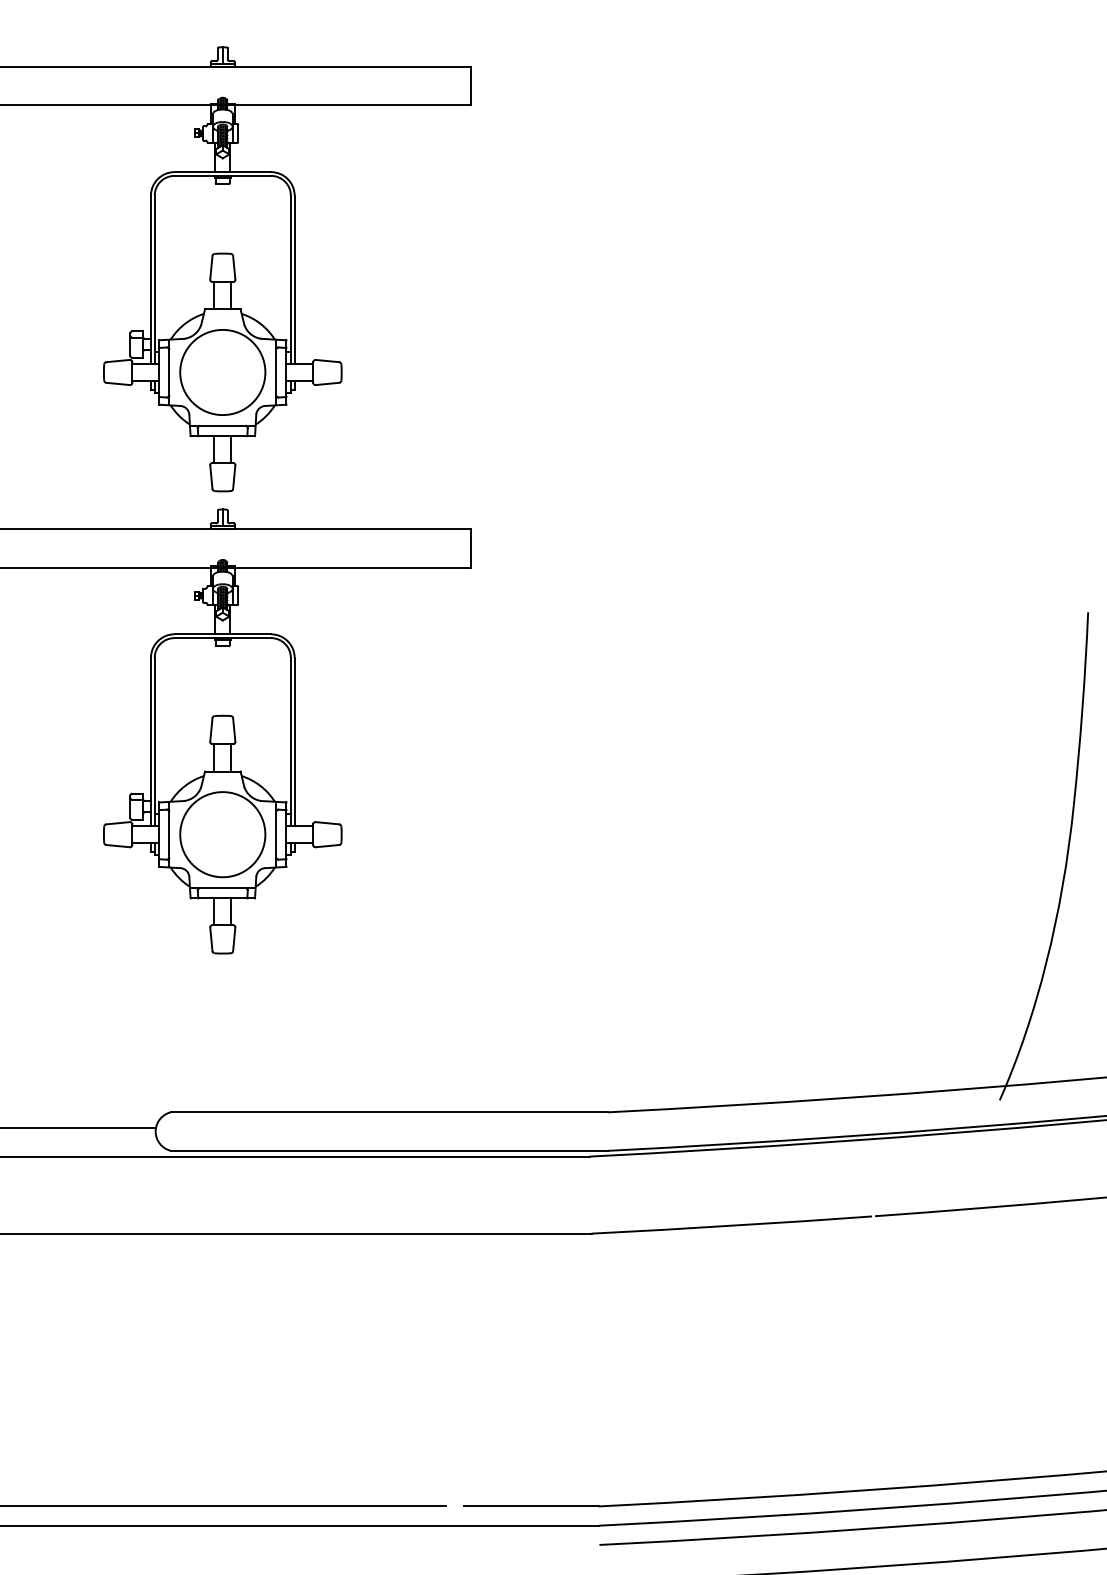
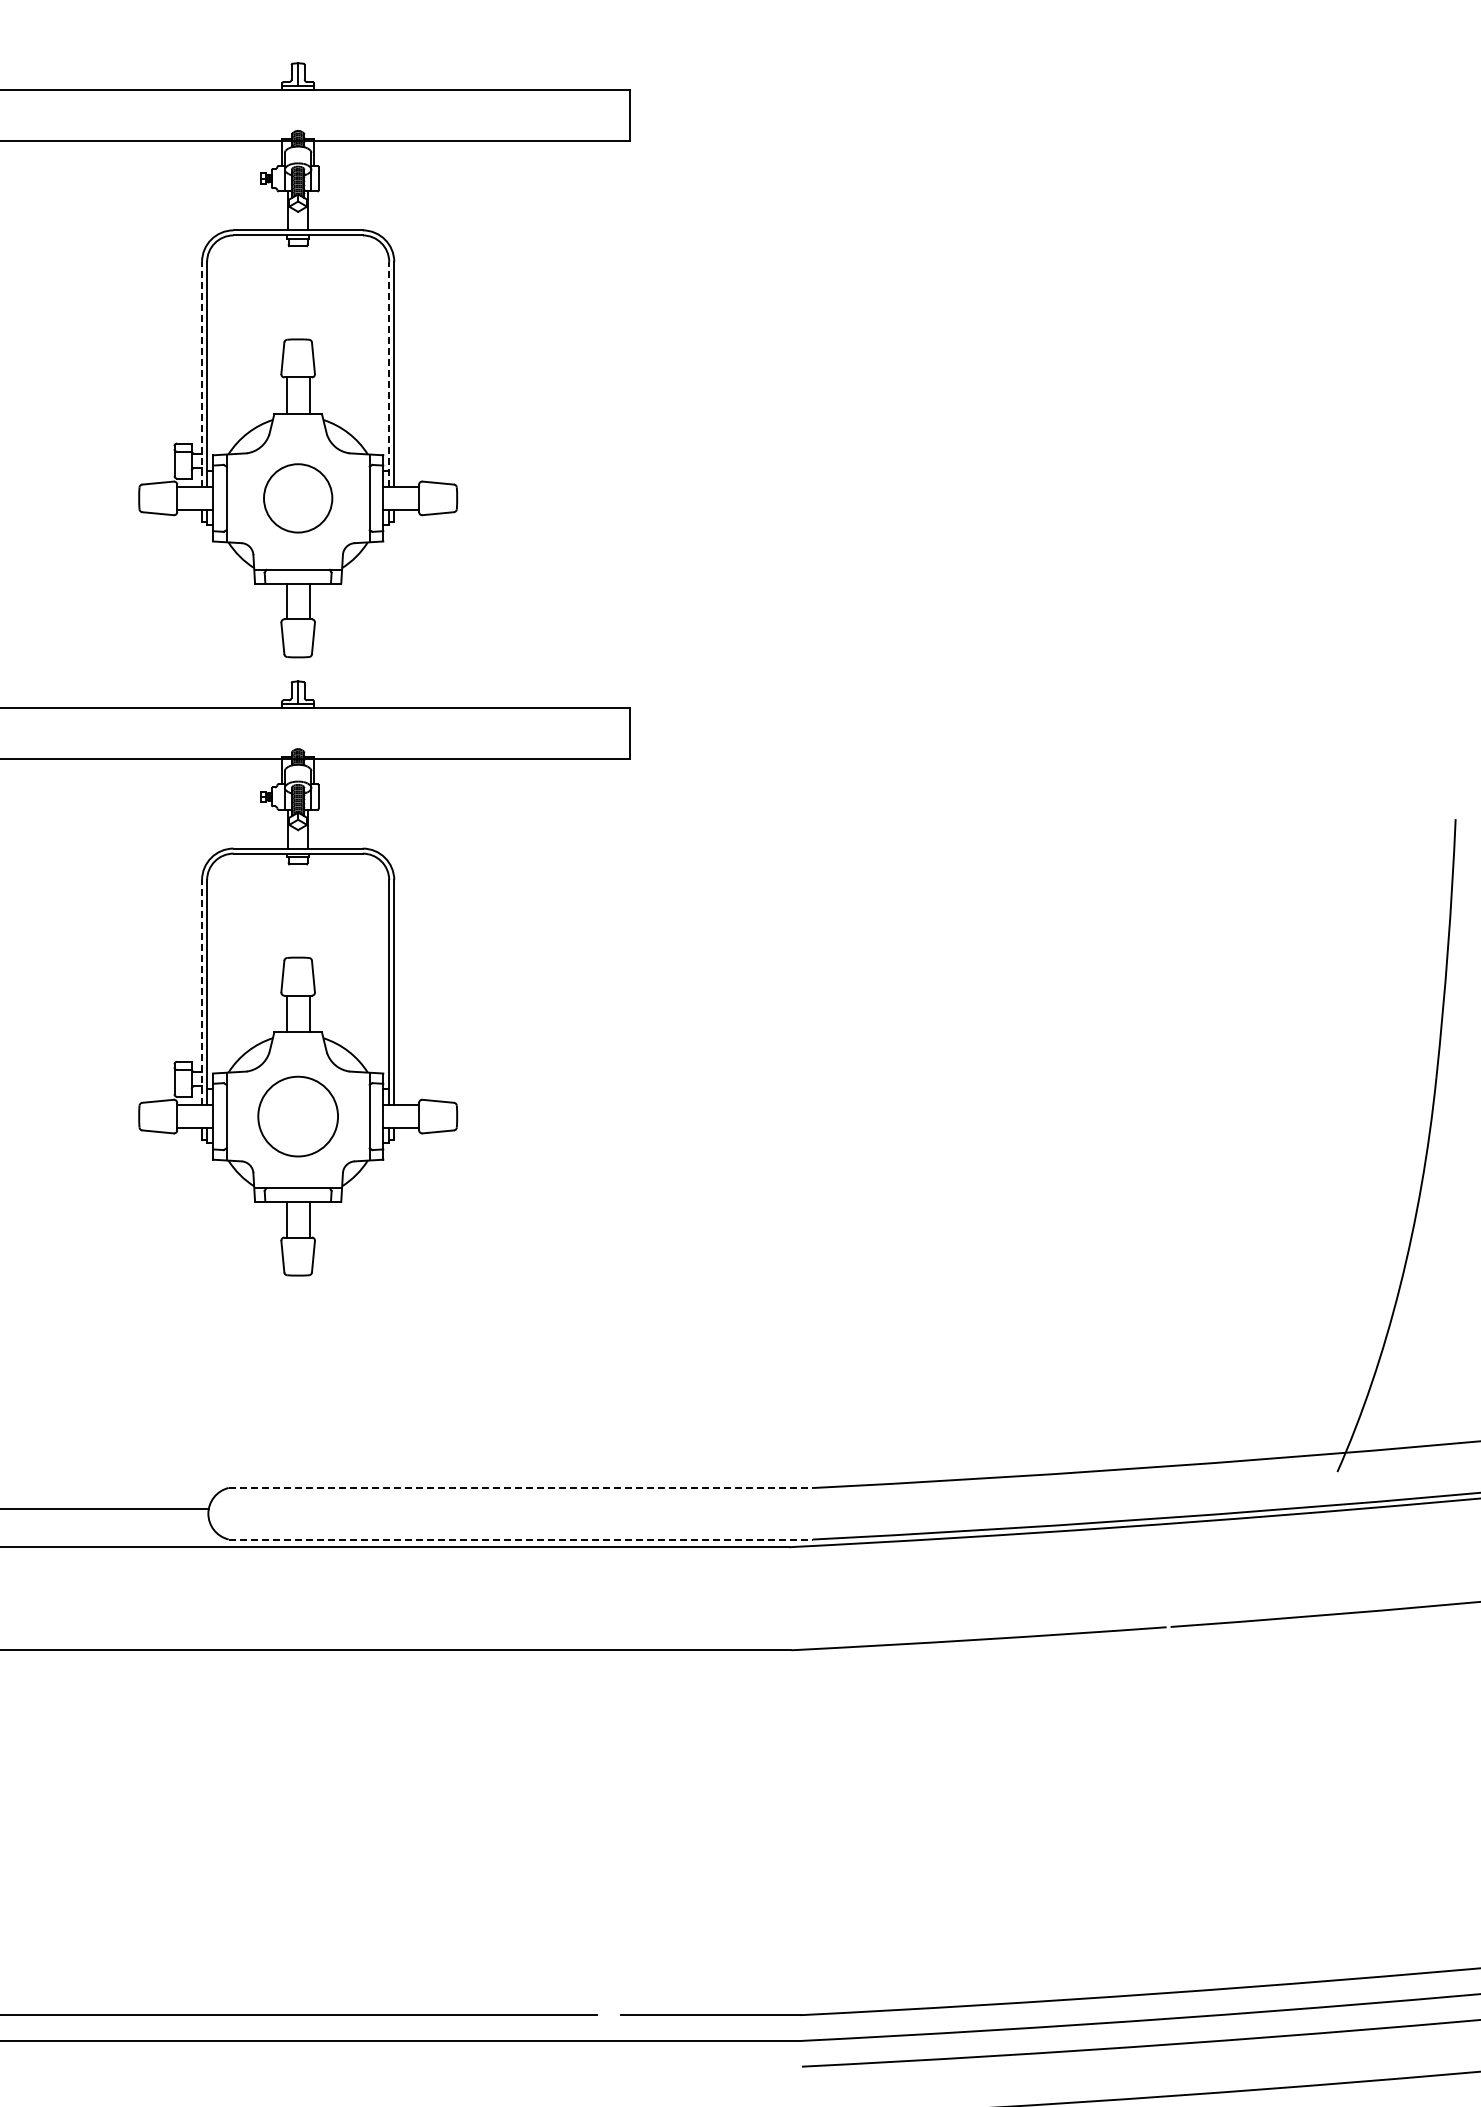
line: (151, 279) -> (202, 373), solid -> dashed
line: (291, 279) -> (389, 373), solid -> dashed
circle: (223, 372) -> (298, 498), size x0.6
line: (151, 741) -> (202, 992), solid -> dashed
circle: (223, 834) -> (298, 1116), size x0.7
line: (389, 1111) -> (521, 1487), solid -> dashed
line: (389, 1150) -> (521, 1539), solid -> dashed

